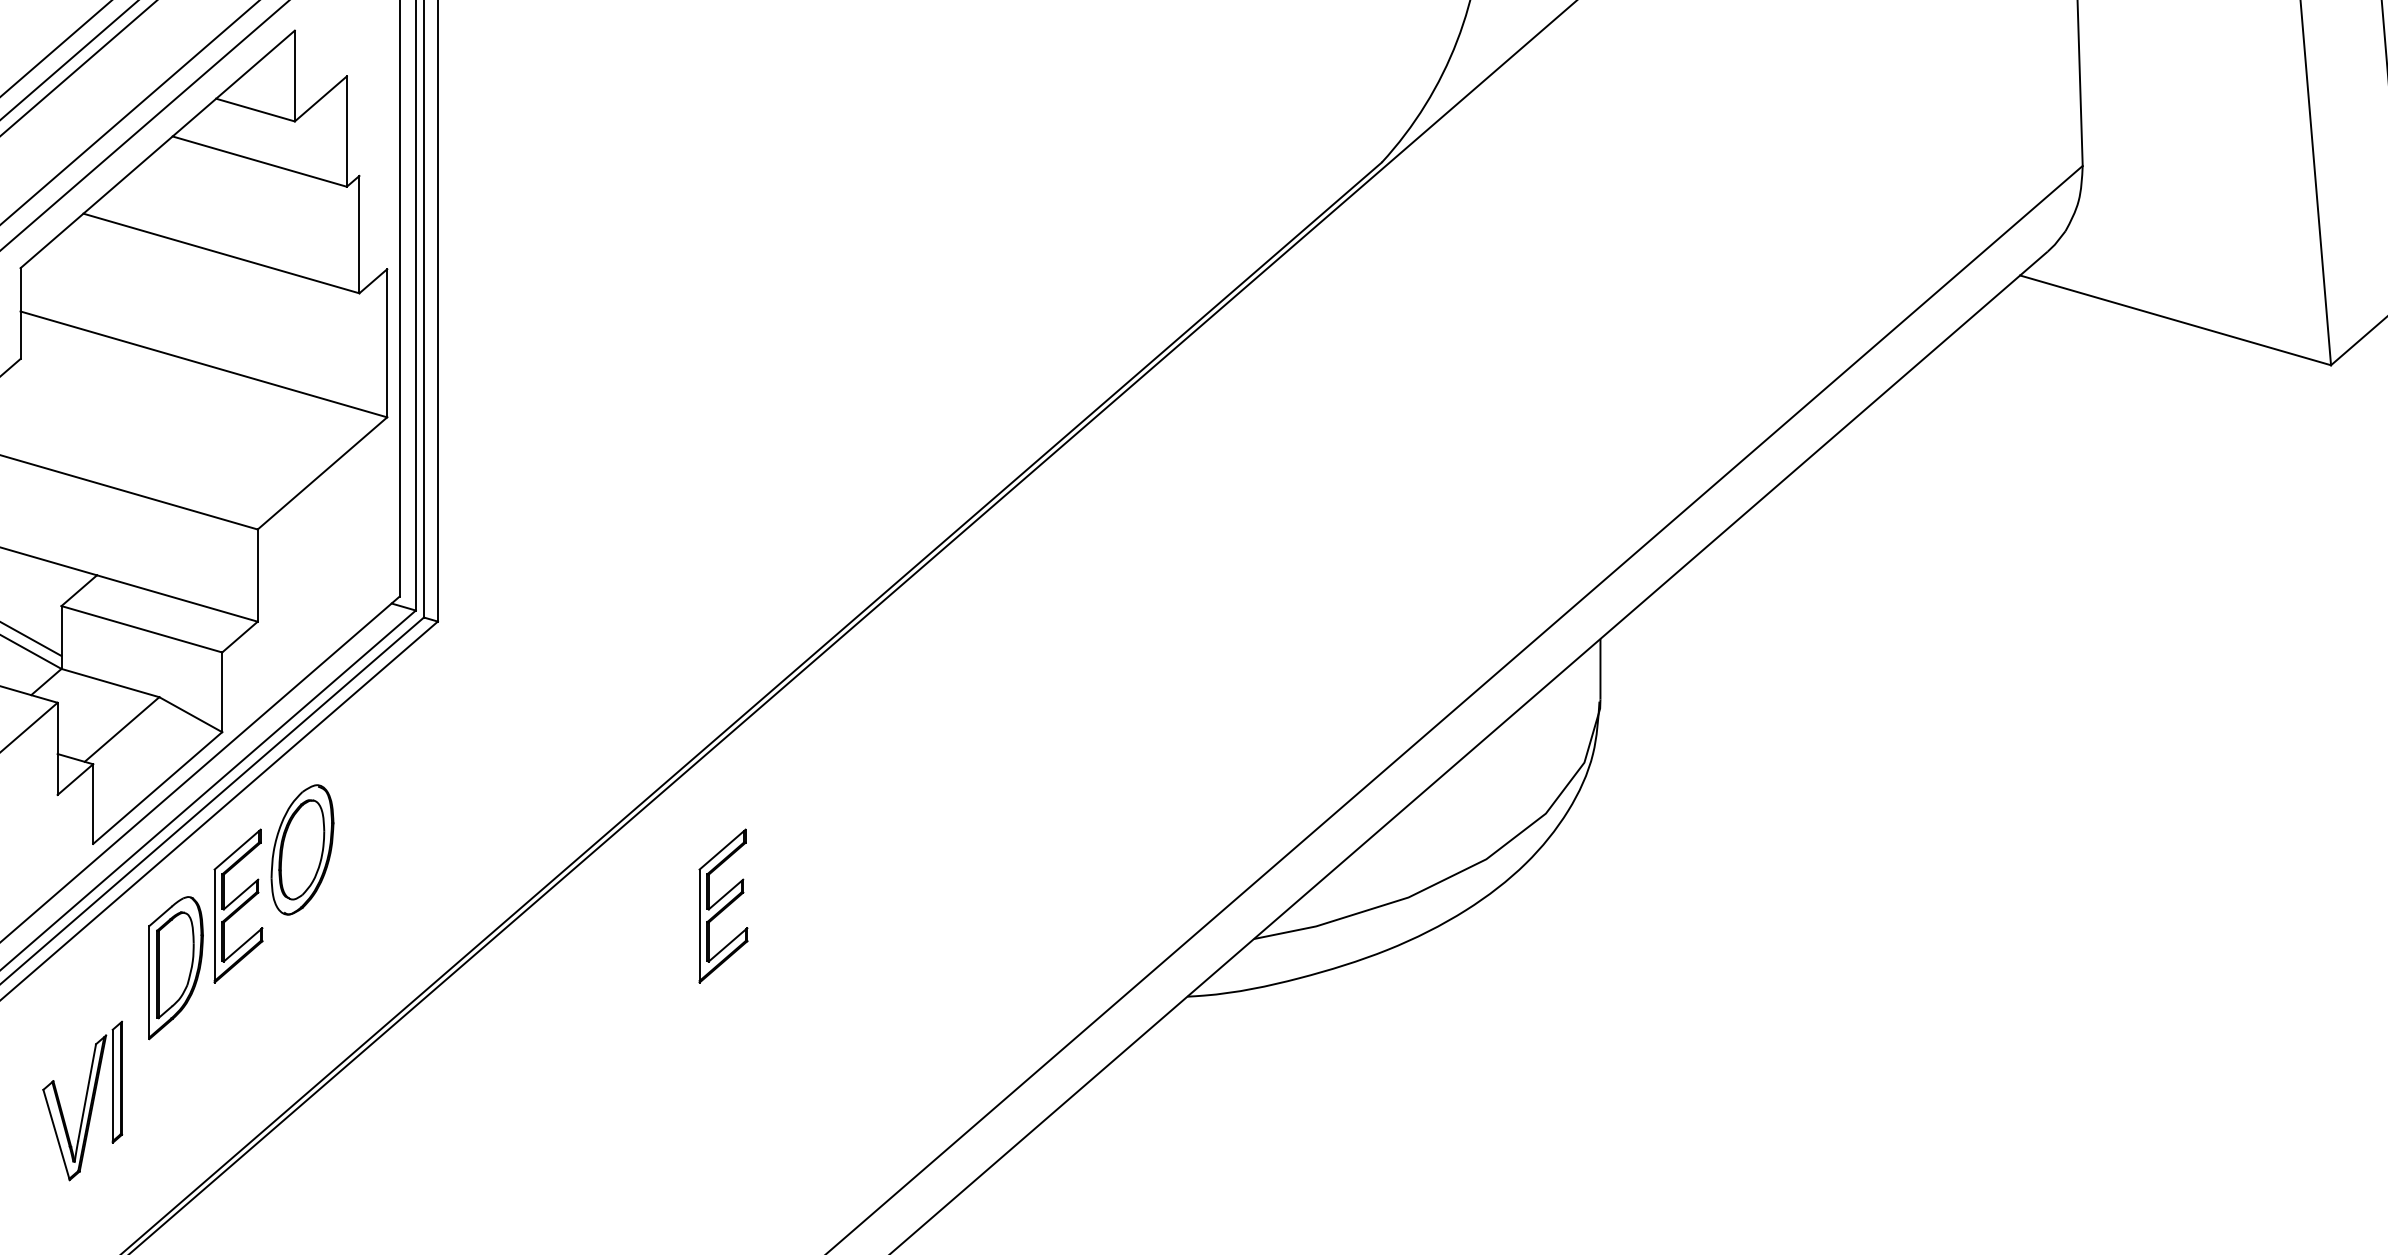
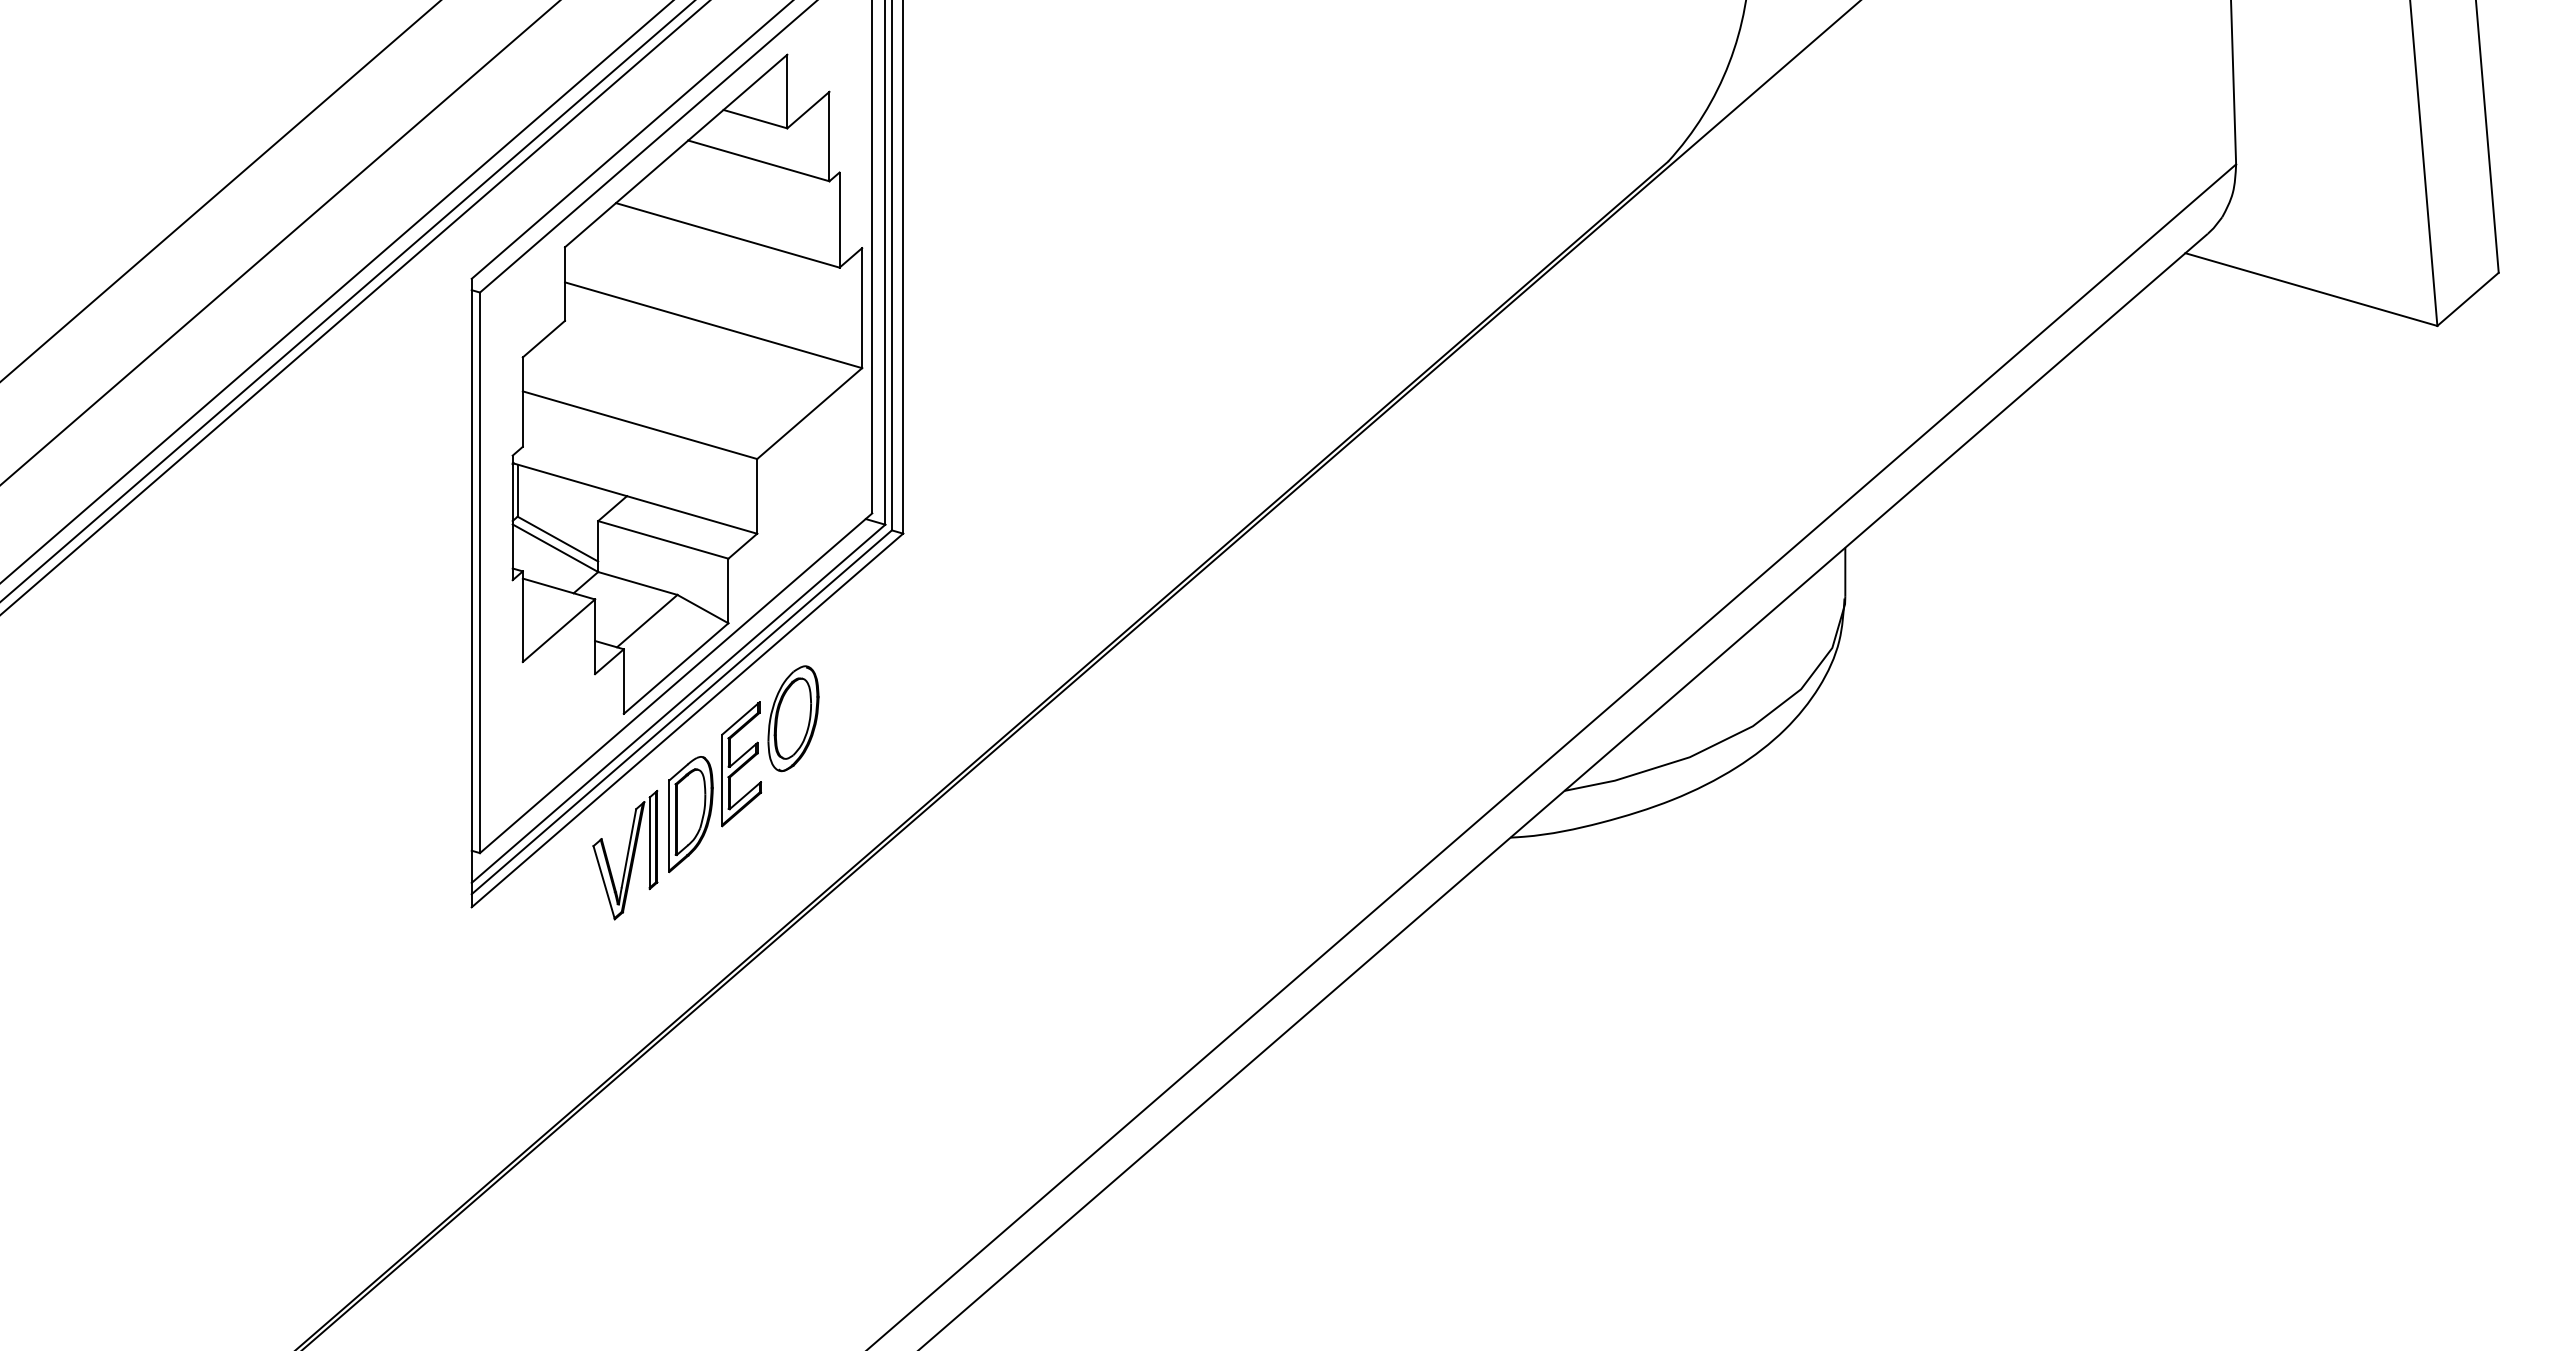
part: (723, 906) -> (1134, 764), removed
part: (82, 1100) -> (625, 854), moved

